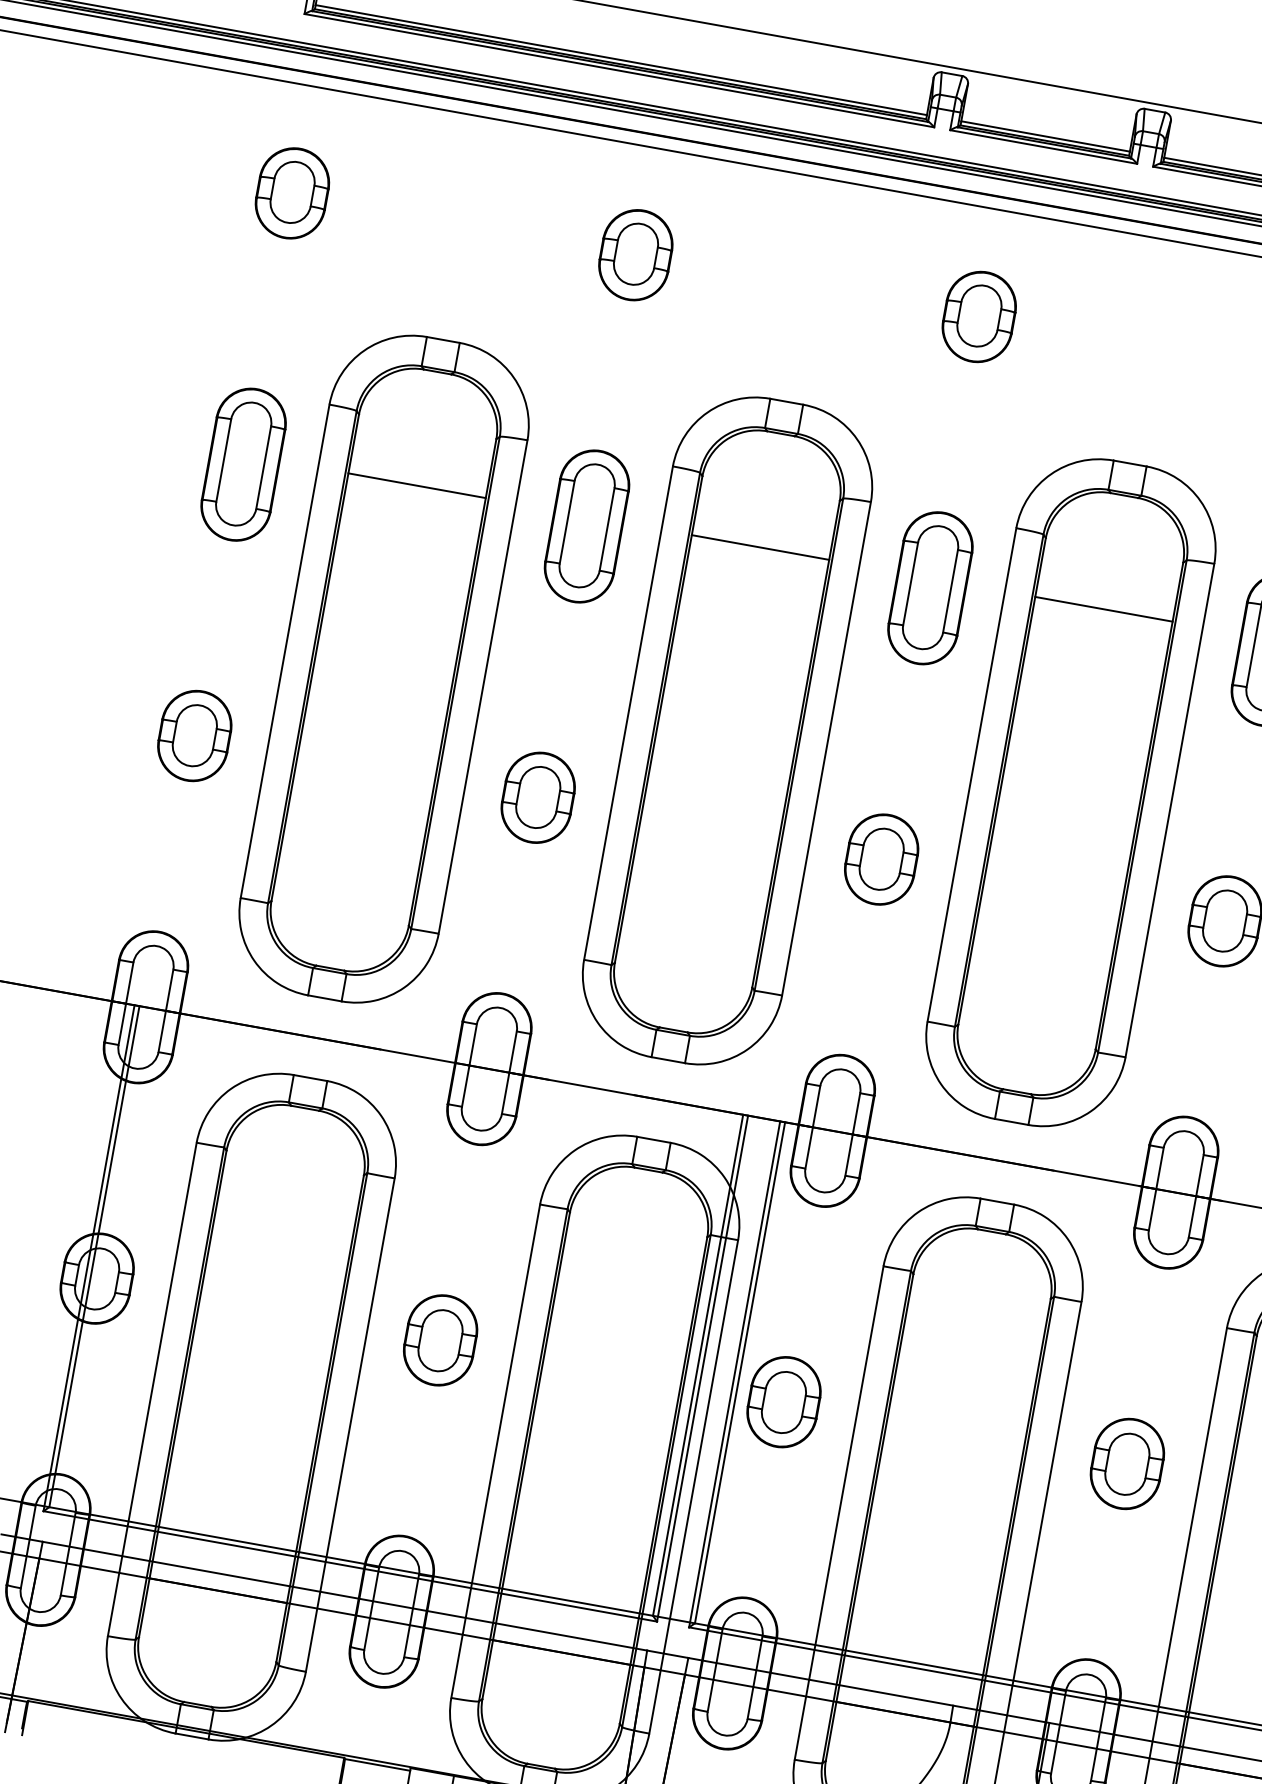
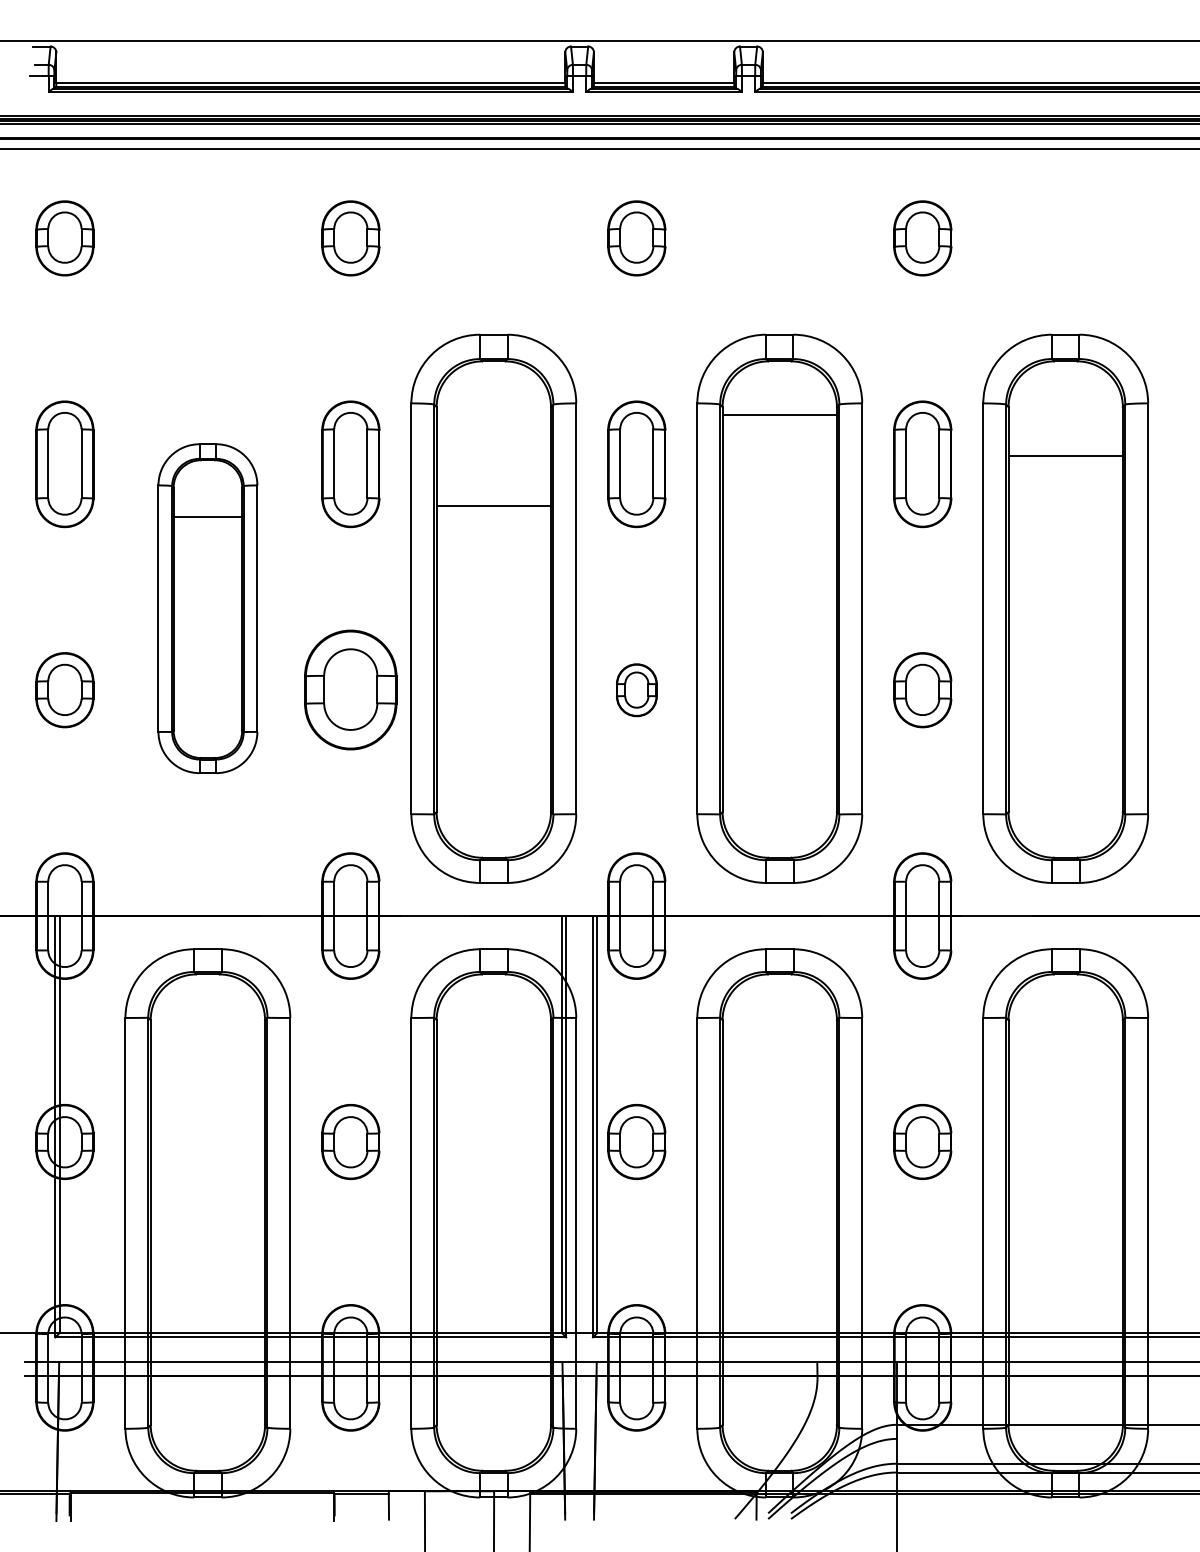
line: (760, 547) -> (493, 506), moved
line: (1103, 609) -> (779, 415), moved
part: (383, 668) -> (207, 608), size x0.6
part: (537, 798) -> (350, 690), size x1.6
part: (881, 859) -> (636, 690), size x0.7

